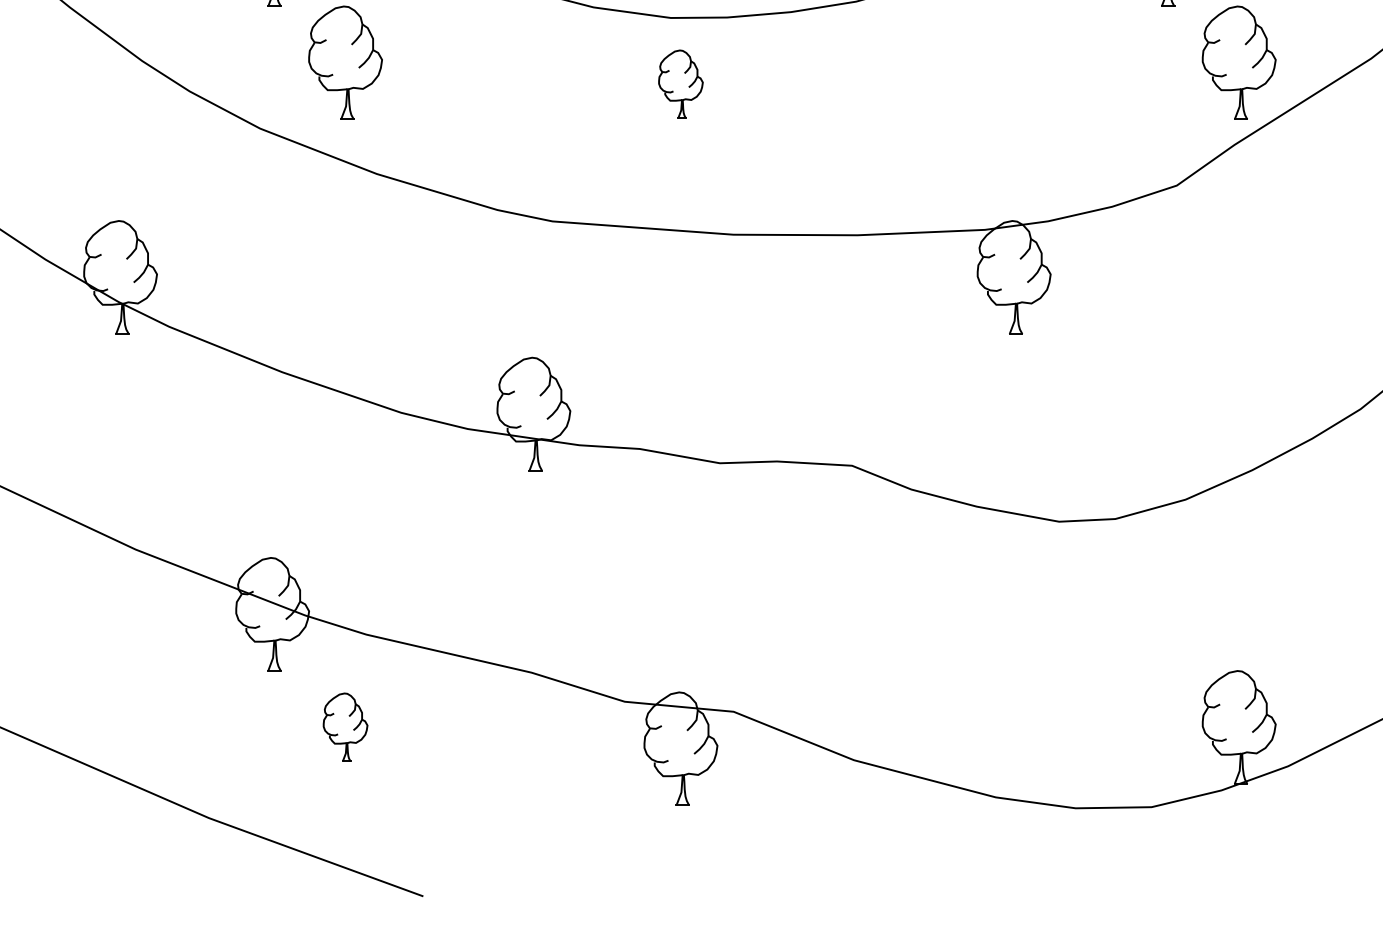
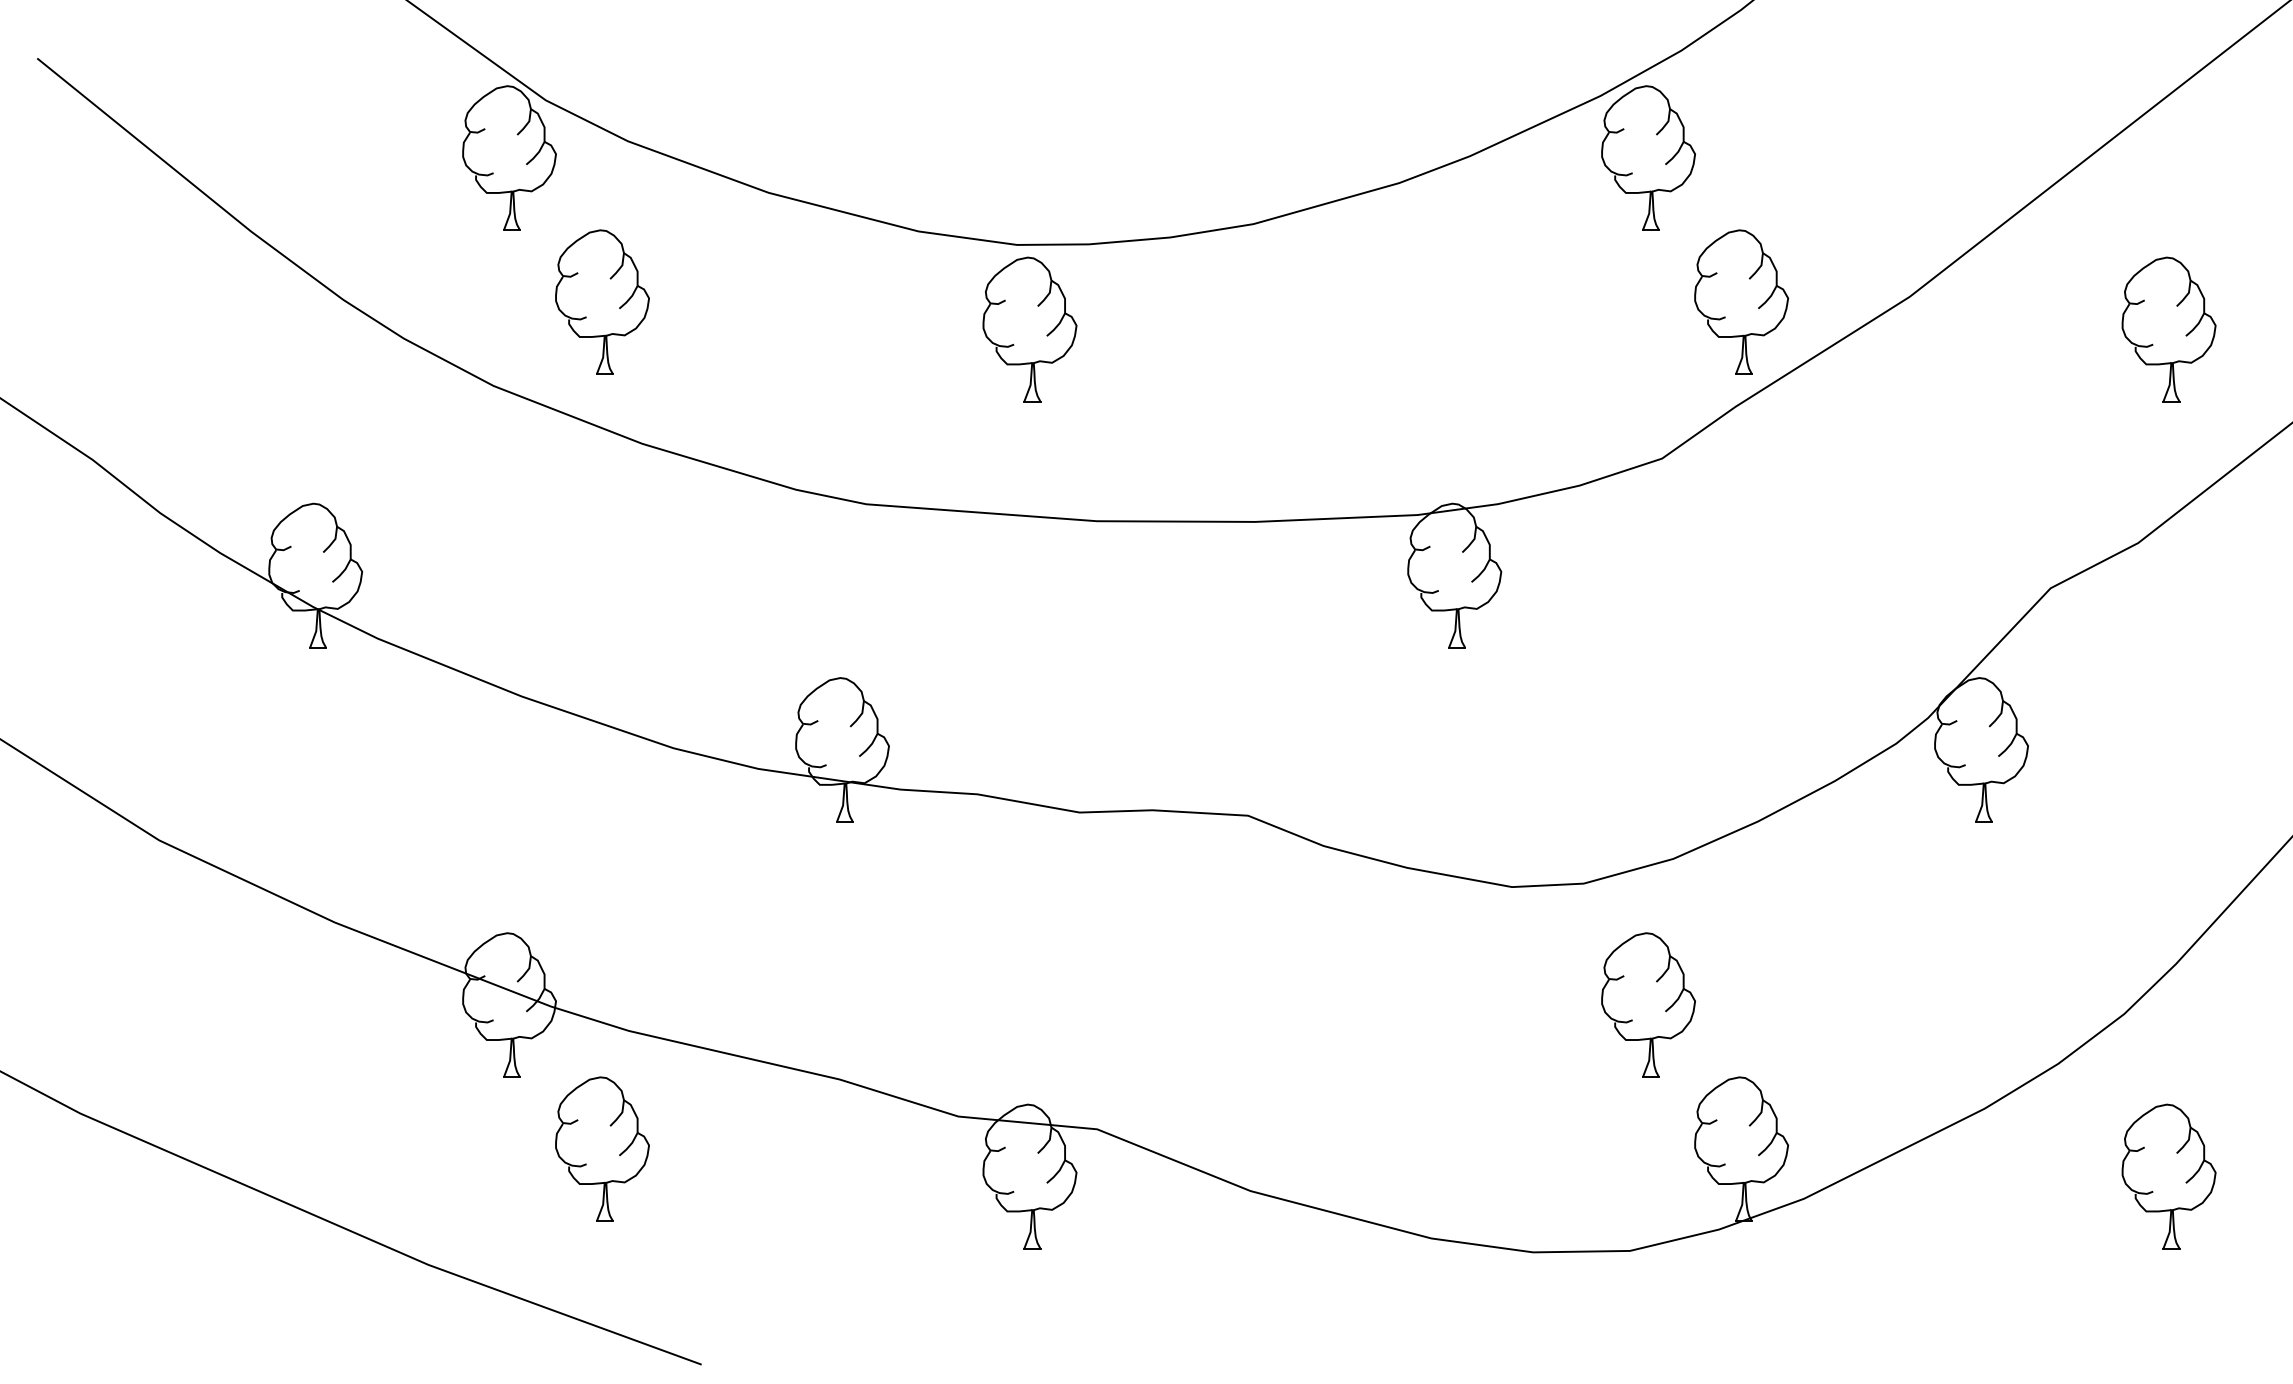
part: (680, 84) -> (1029, 329), size x1.67
part: (1166, 613) -> (1648, 1004), added
part: (345, 726) -> (602, 1148), size x1.67

